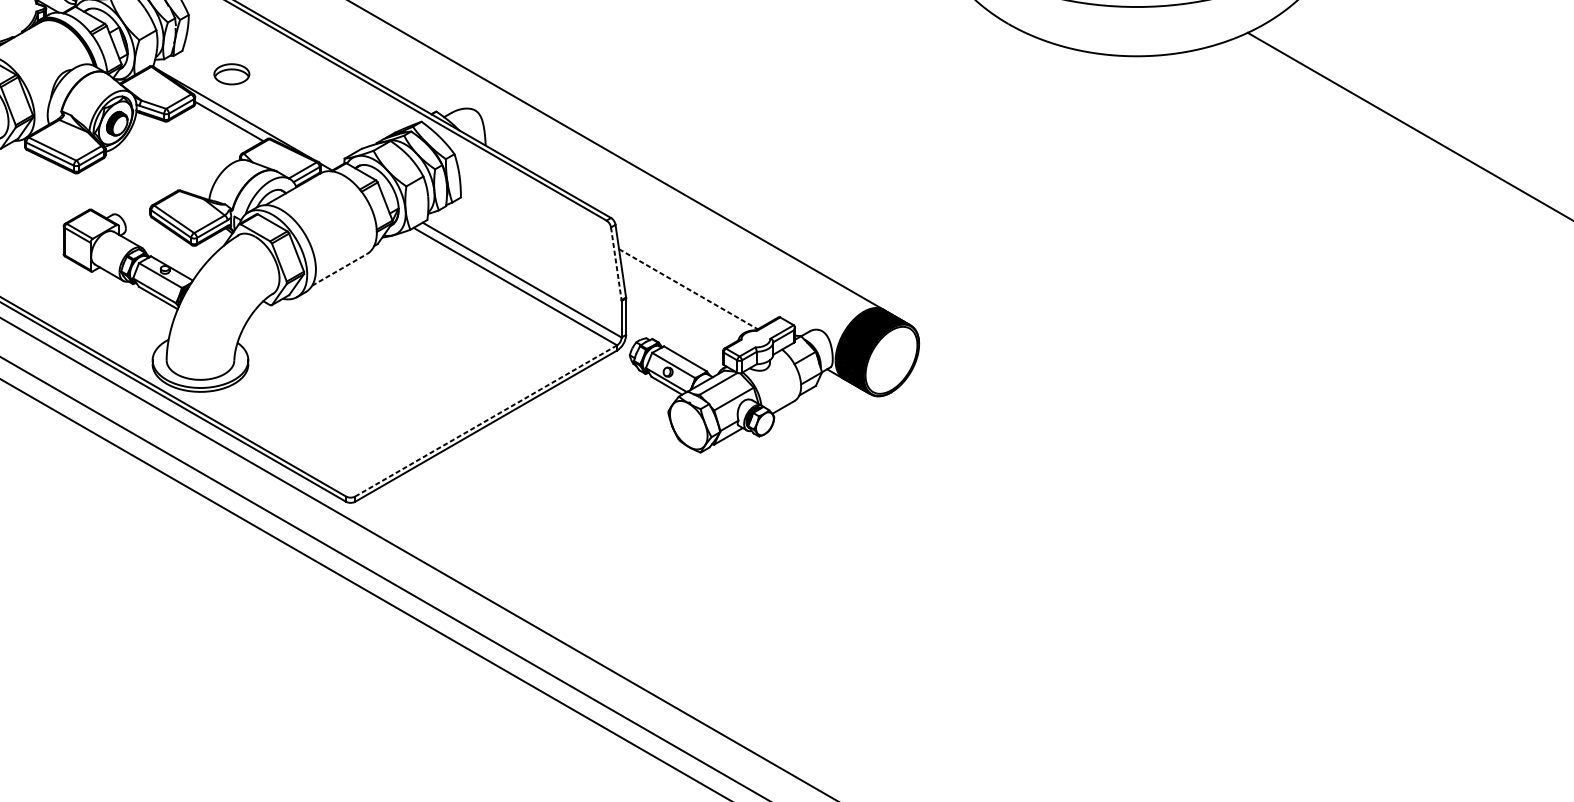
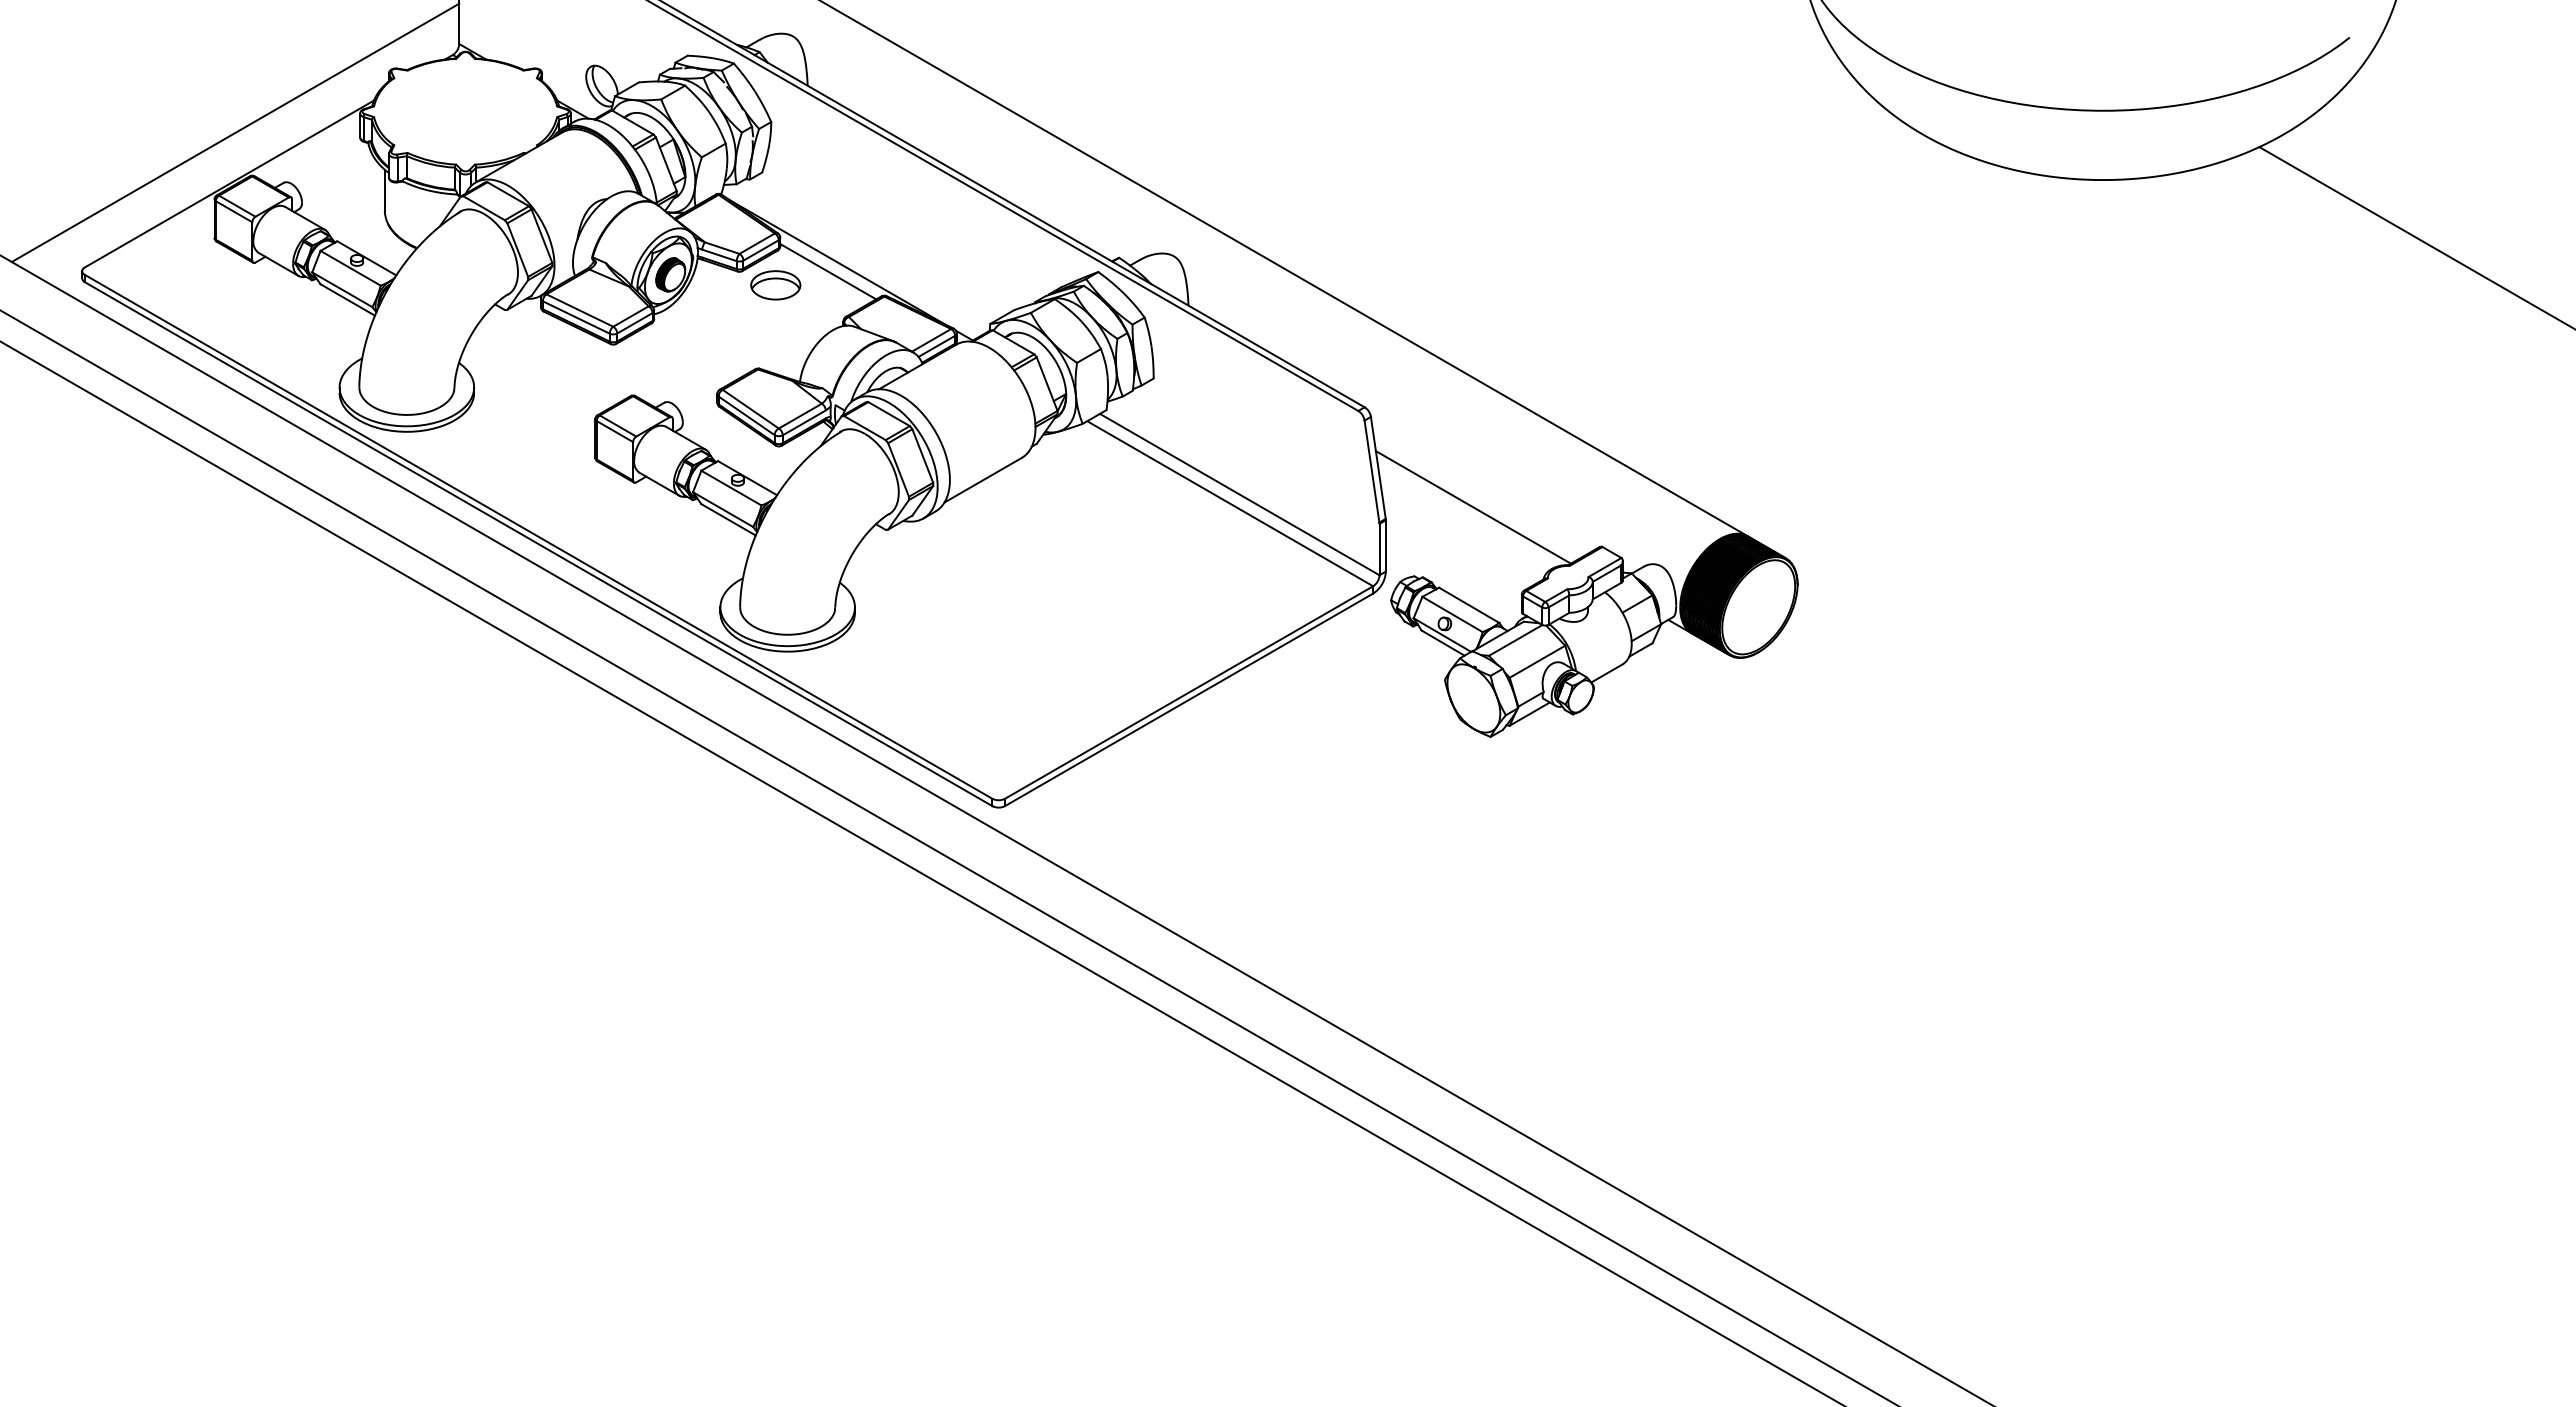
part: (231, 74) -> (775, 285), moved
line: (615, 263) -> (1371, 471), dashed -> solid
line: (339, 270) -> (983, 480), dashed -> solid
line: (688, 289) -> (1473, 507), dashed -> solid
line: (486, 420) -> (1189, 692), dashed -> solid

